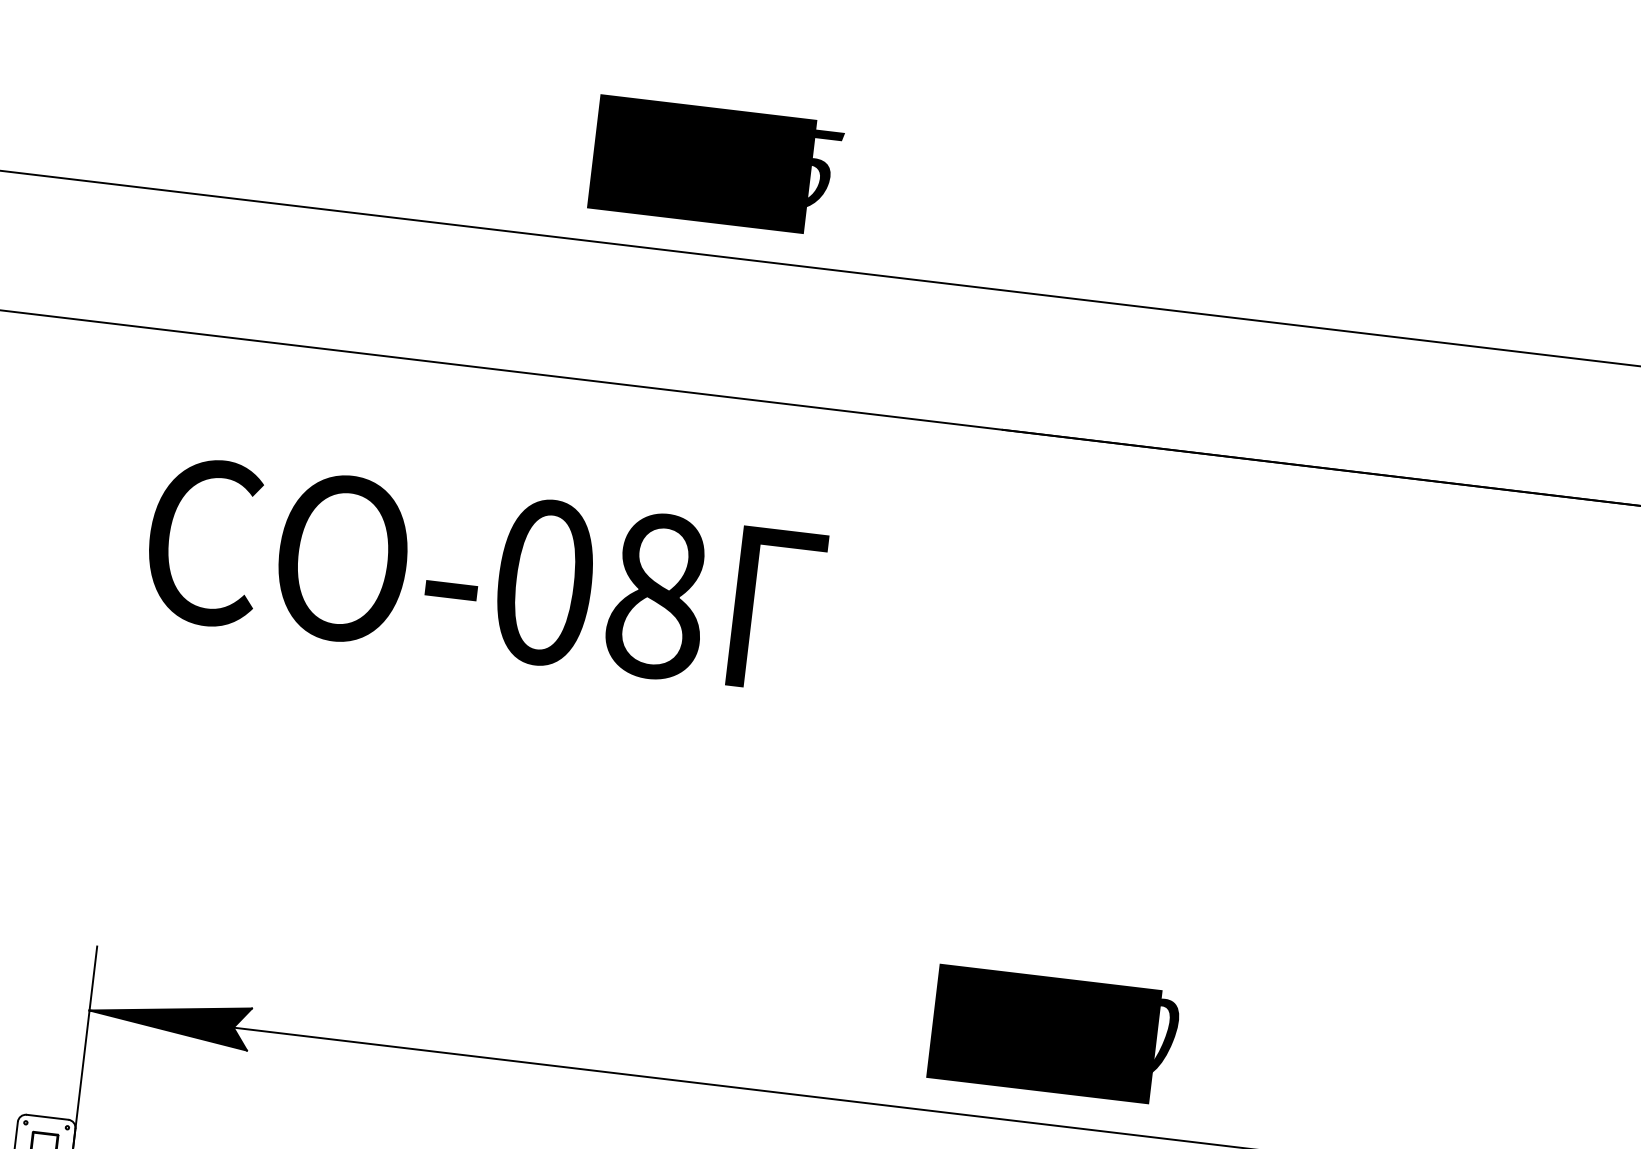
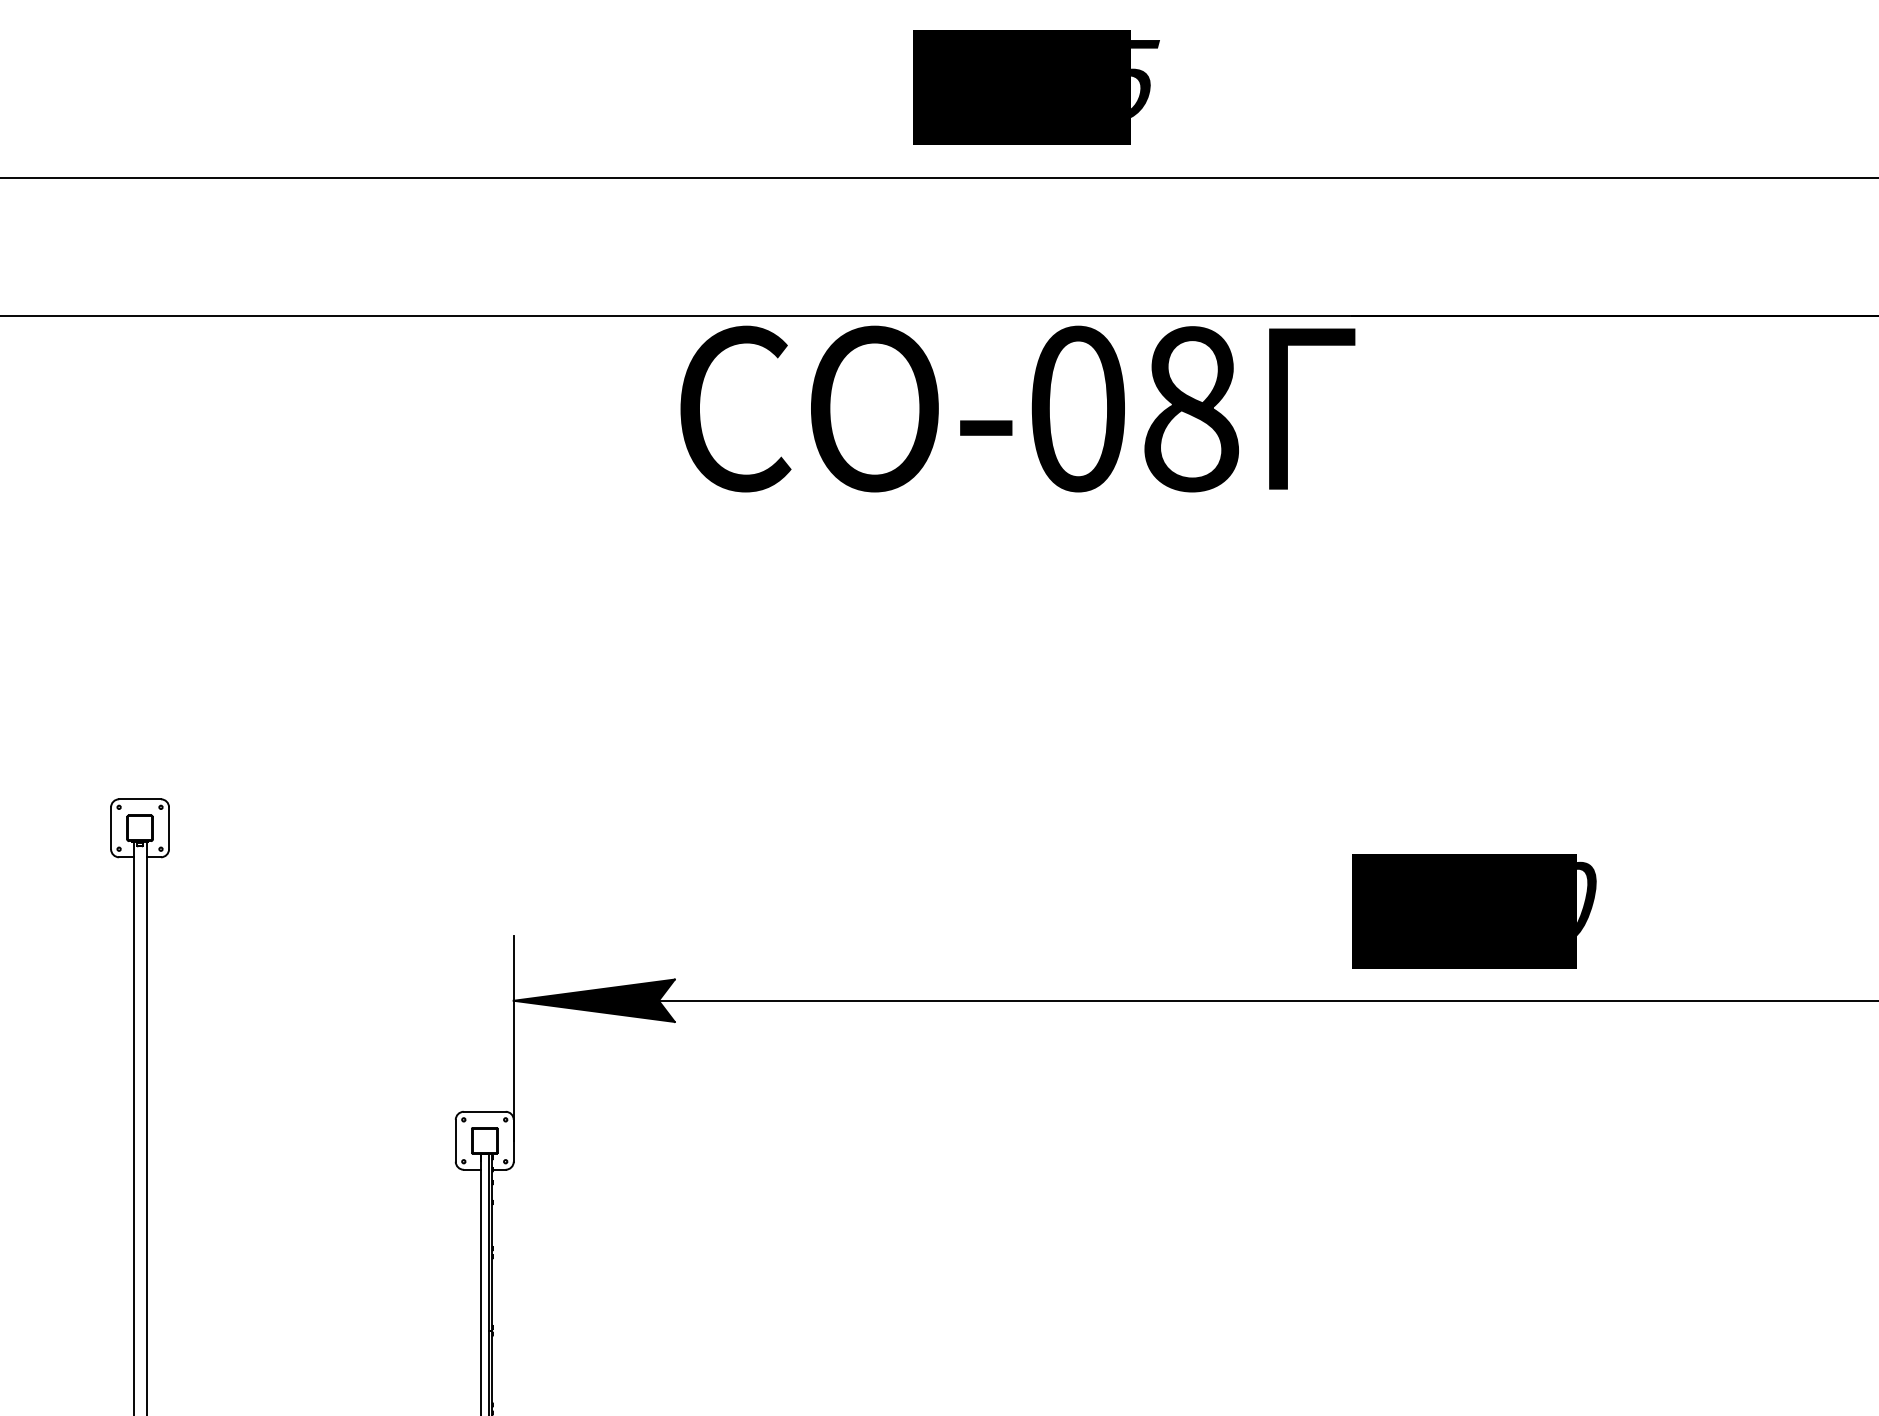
text: (484, 574) -> (1017, 408), moved

